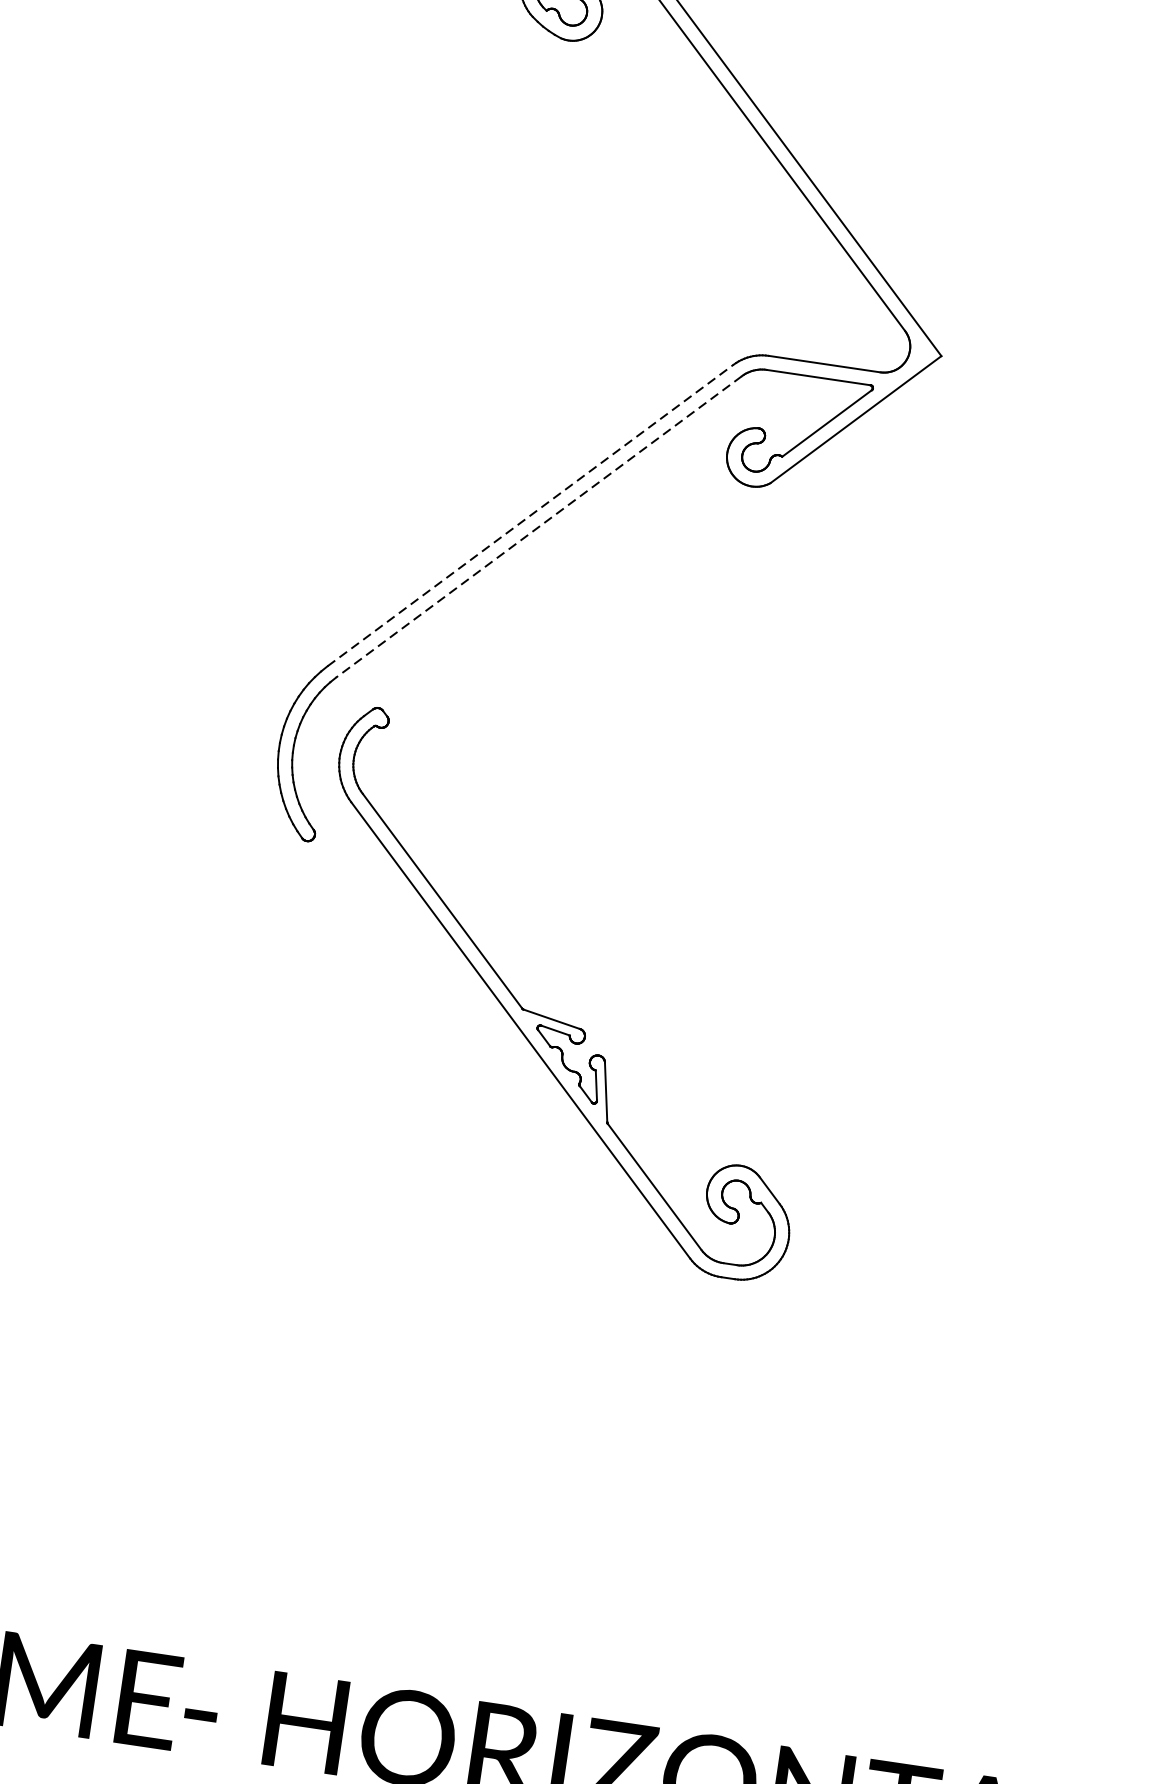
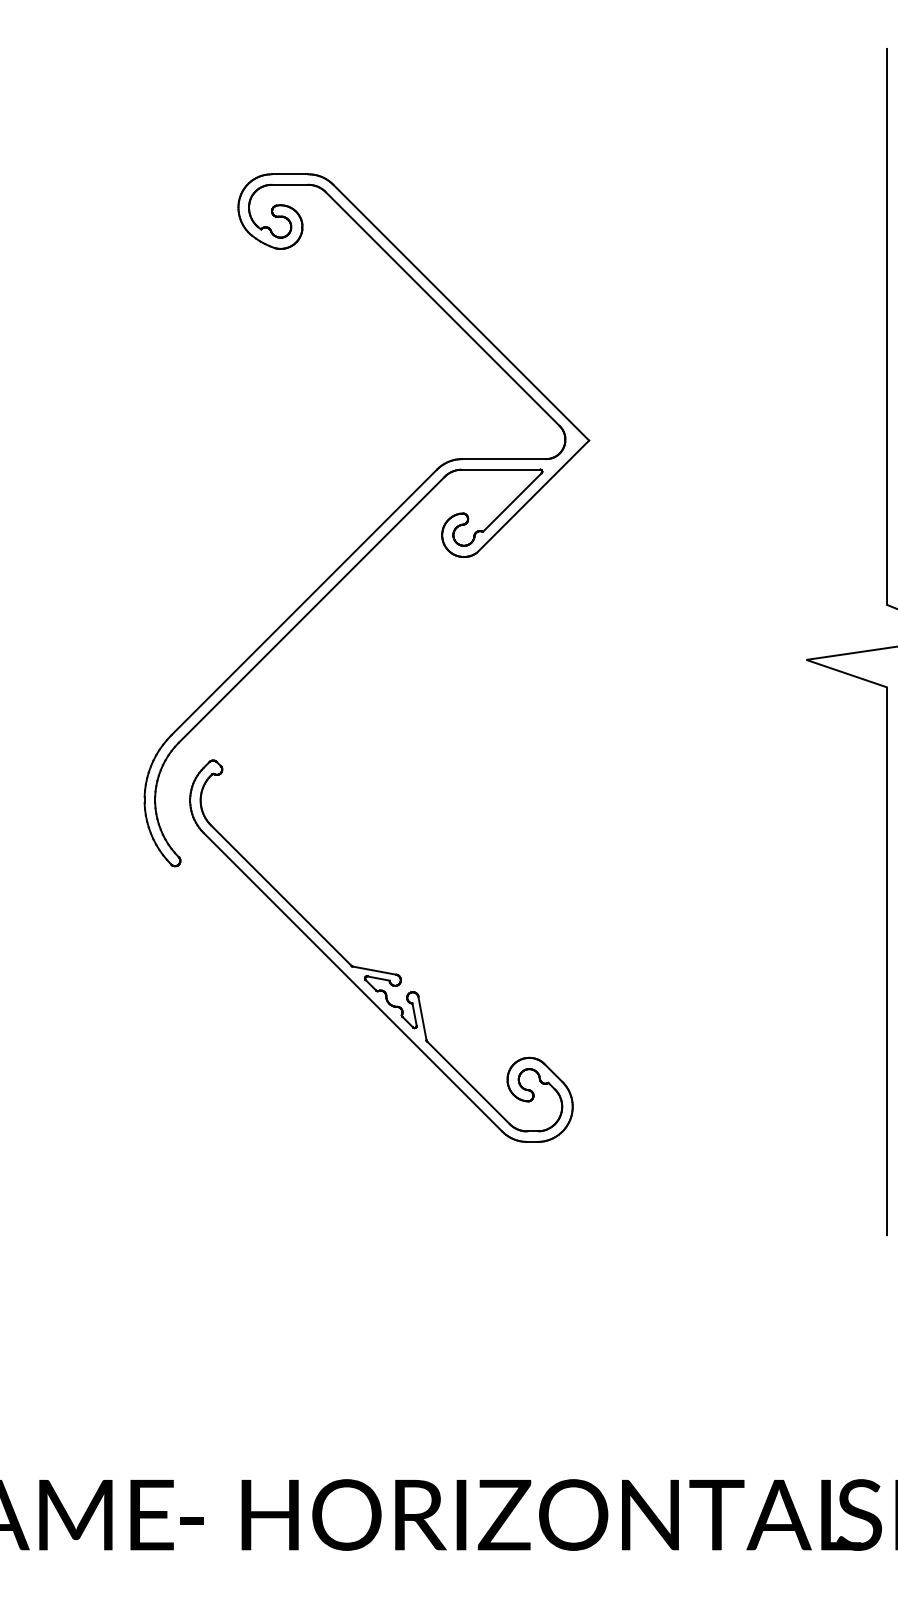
line: (530, 515) -> (304, 602), dashed -> solid
line: (538, 526) -> (311, 609), dashed -> solid

